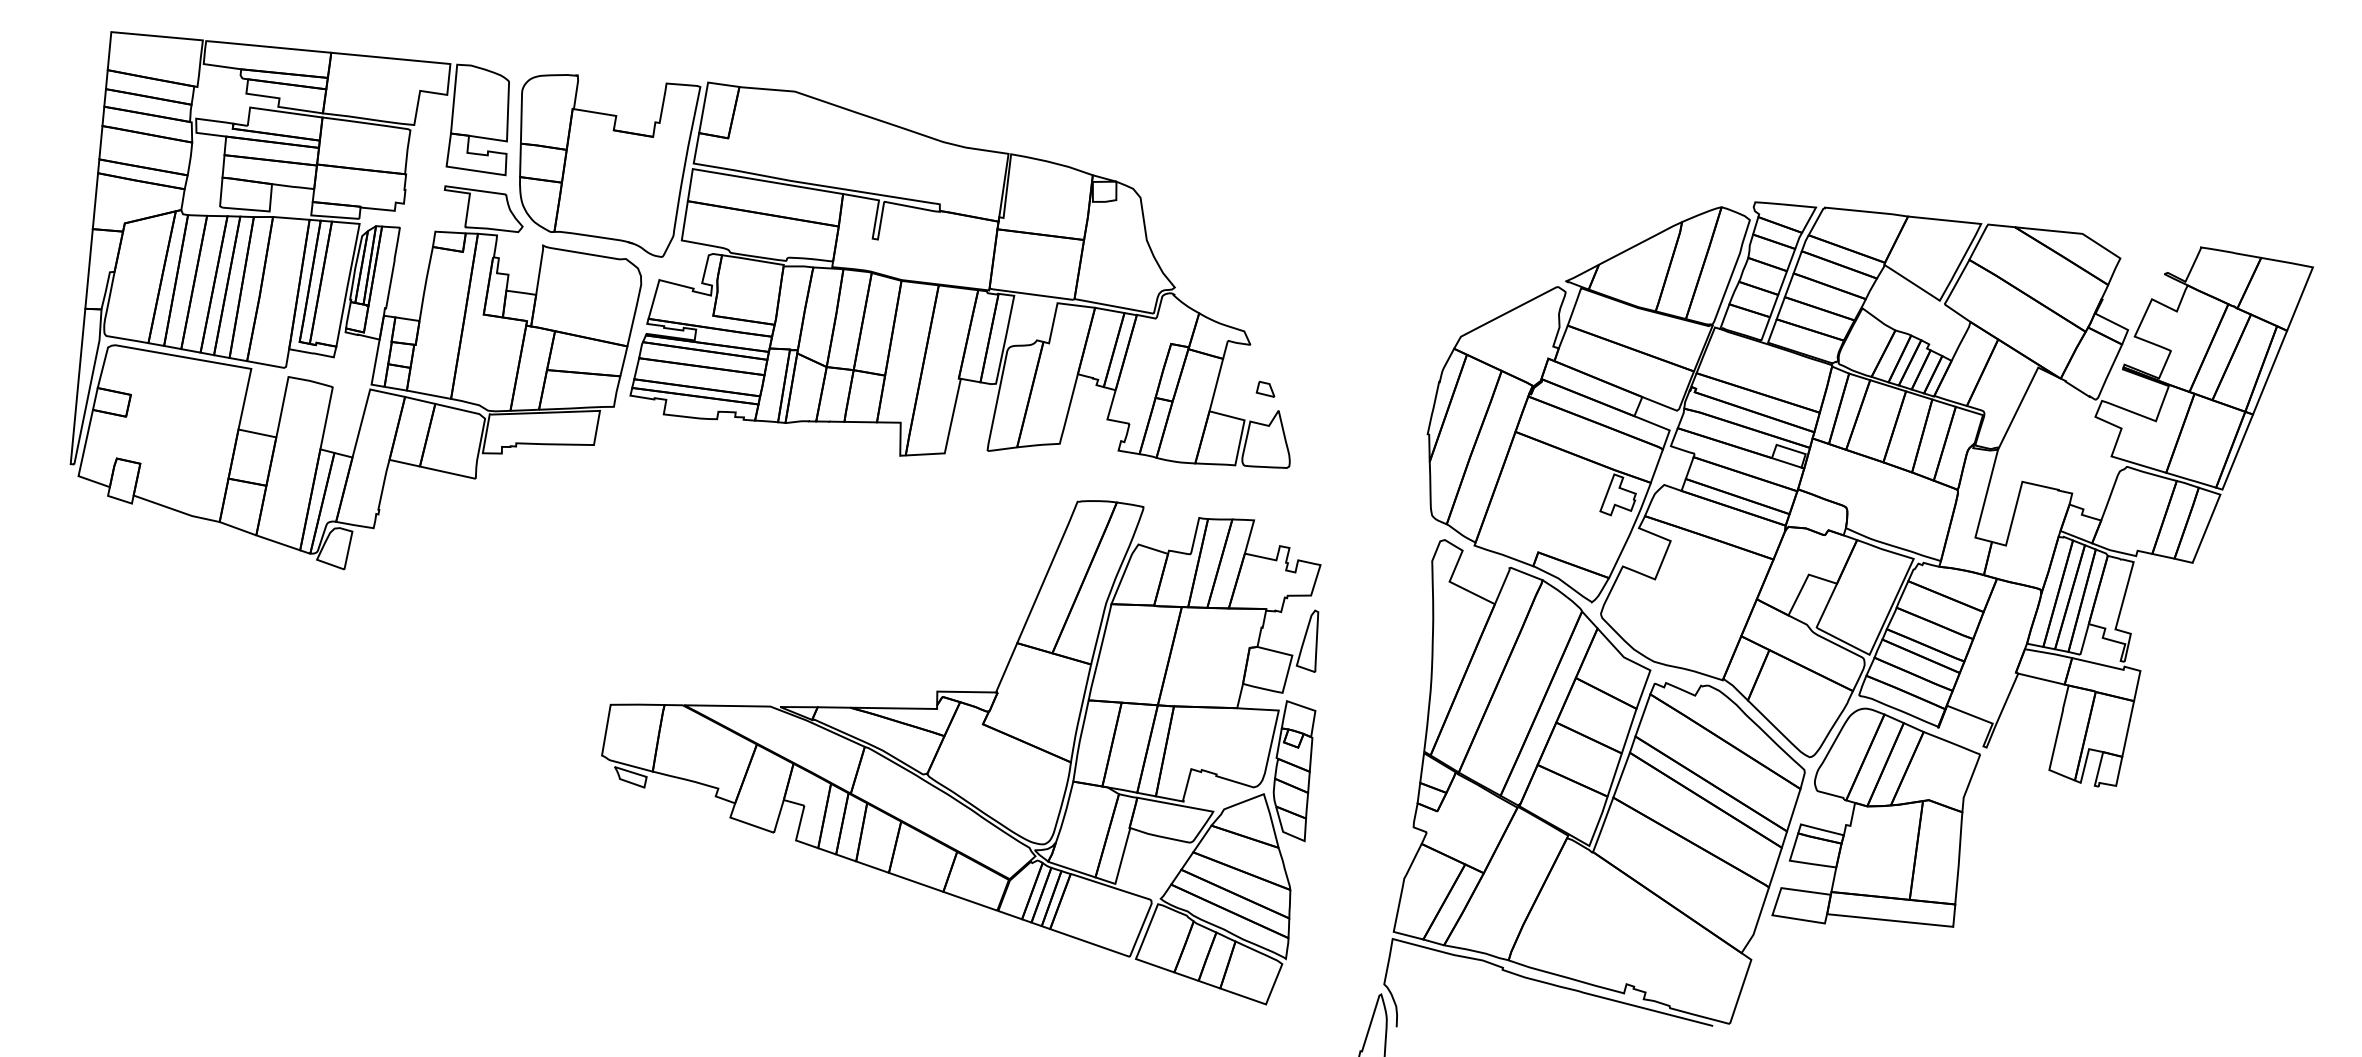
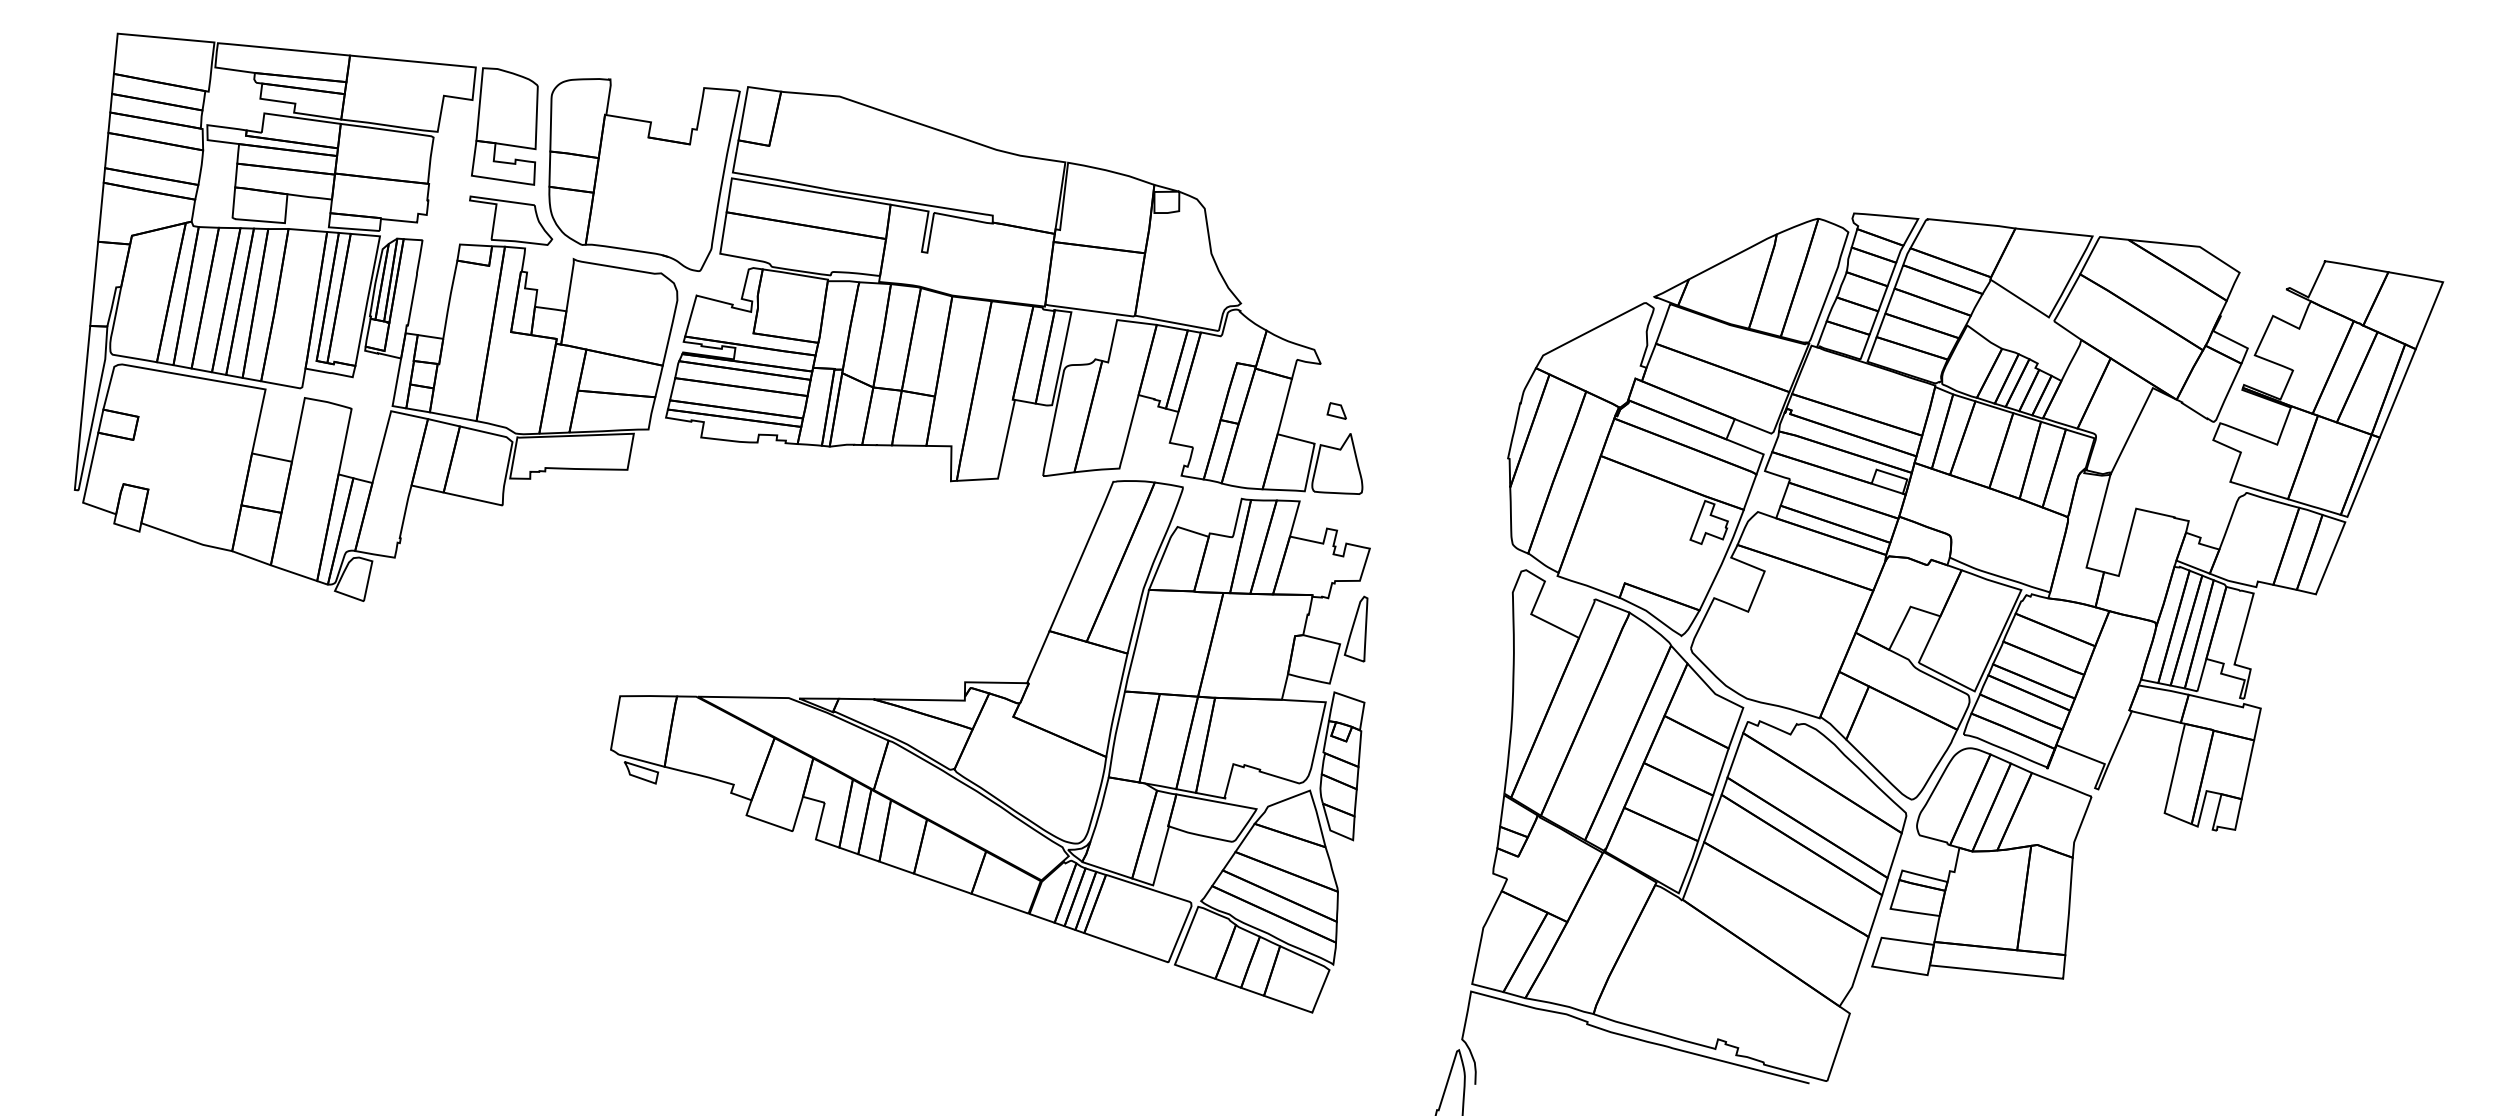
part: (961, 752) -> (990, 746), moved

